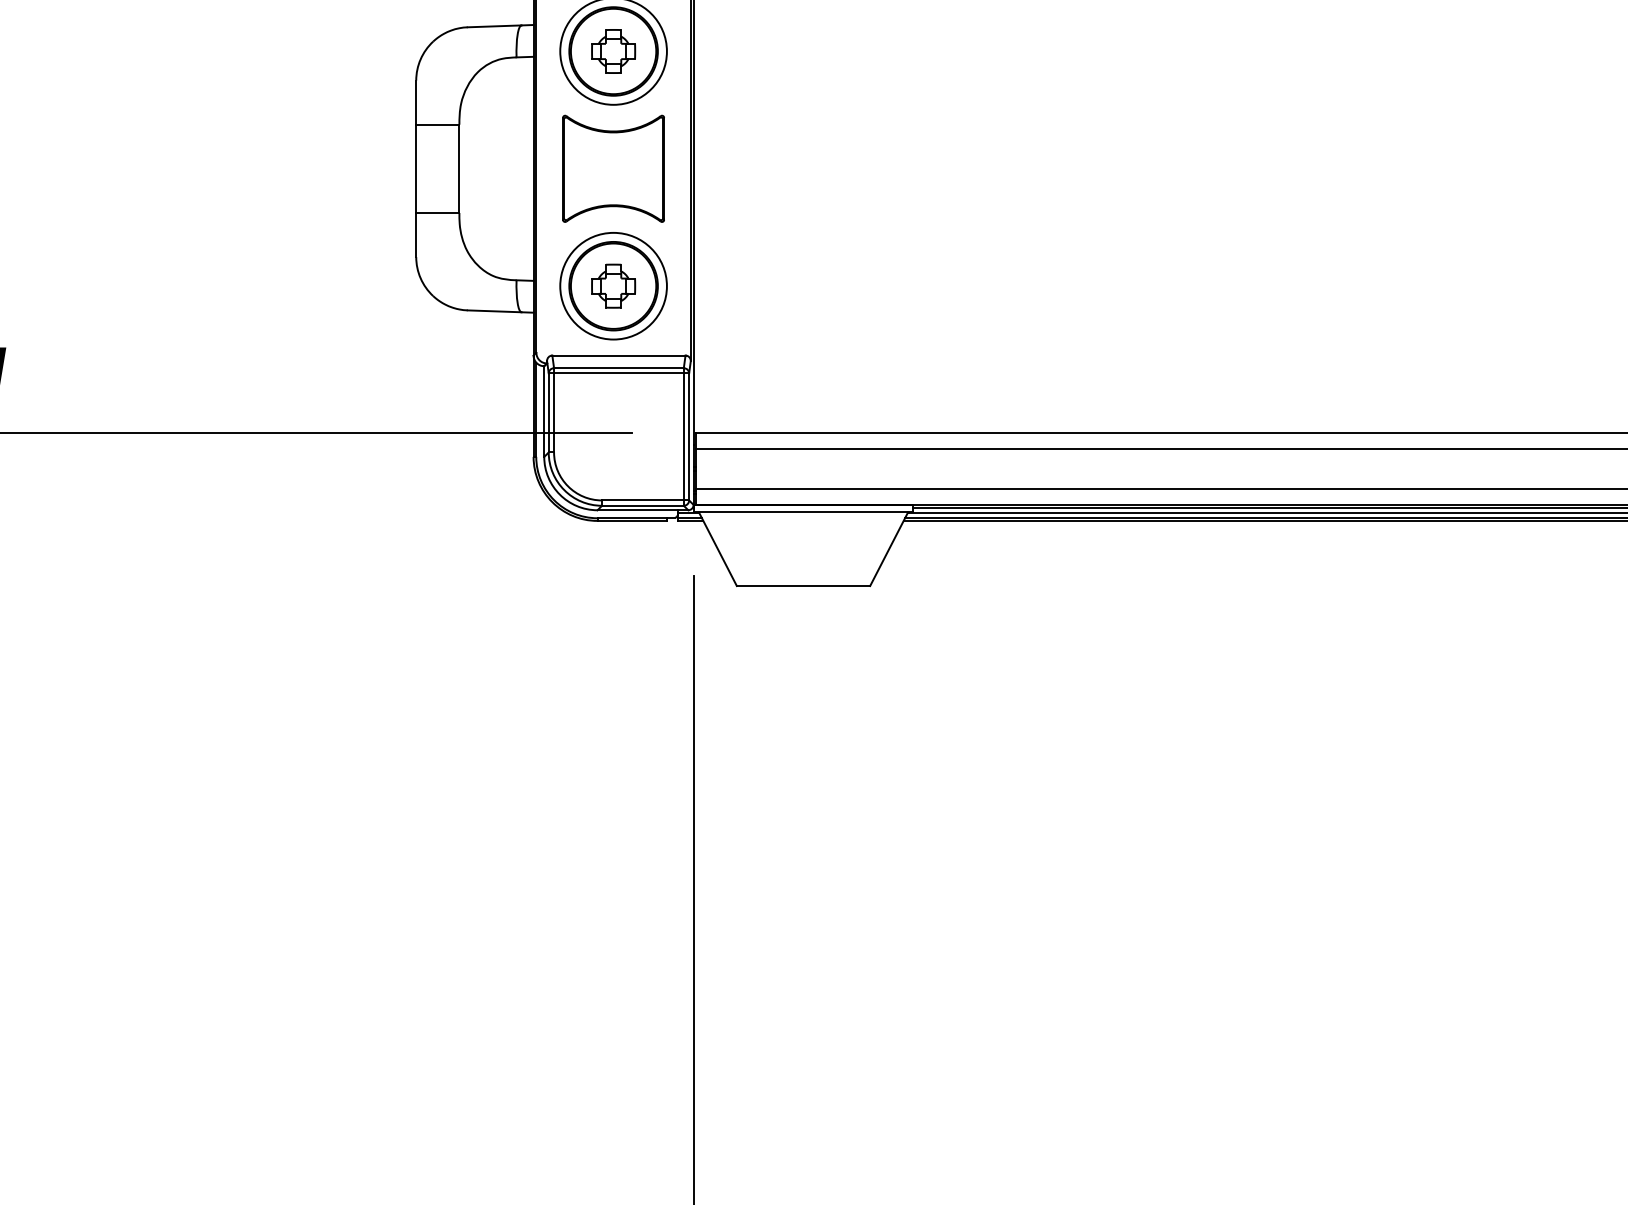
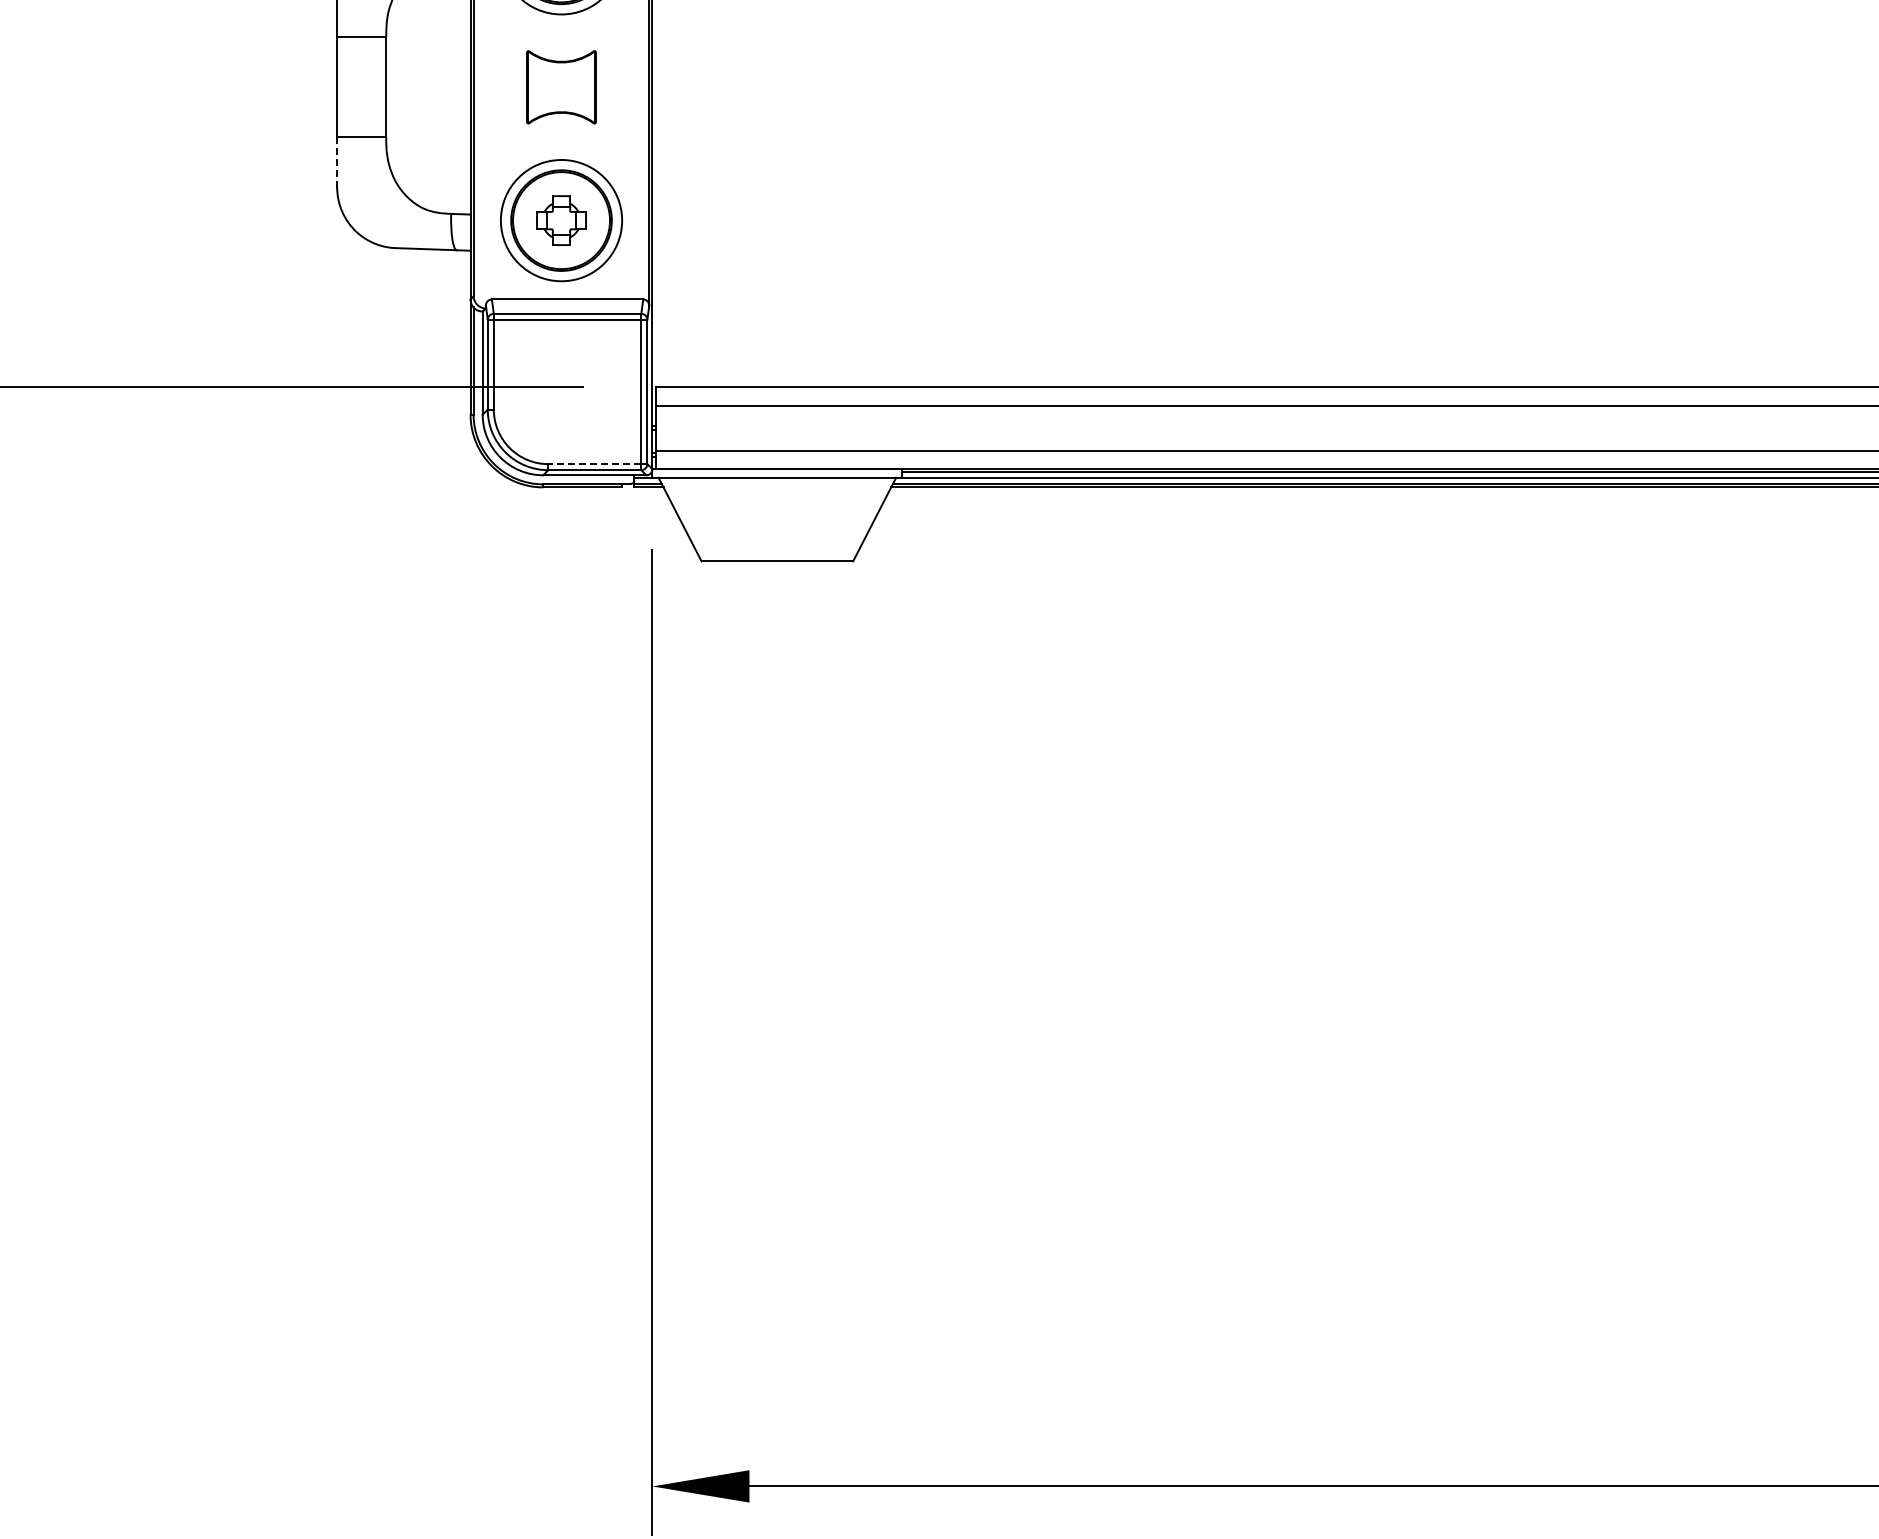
part: (613, 169) -> (561, 87), size x0.6
line: (416, 234) -> (337, 161), solid -> dashed
line: (642, 500) -> (594, 464), solid -> dashed

